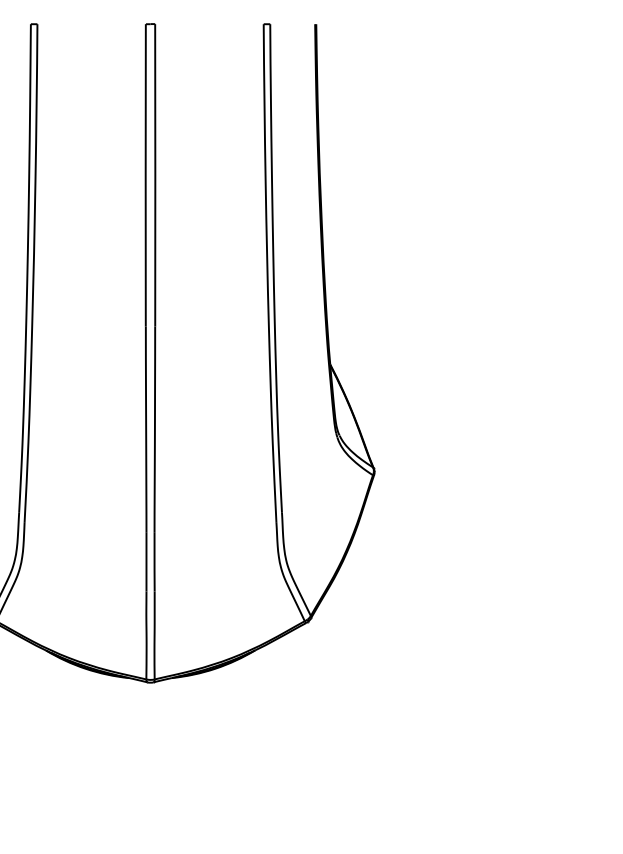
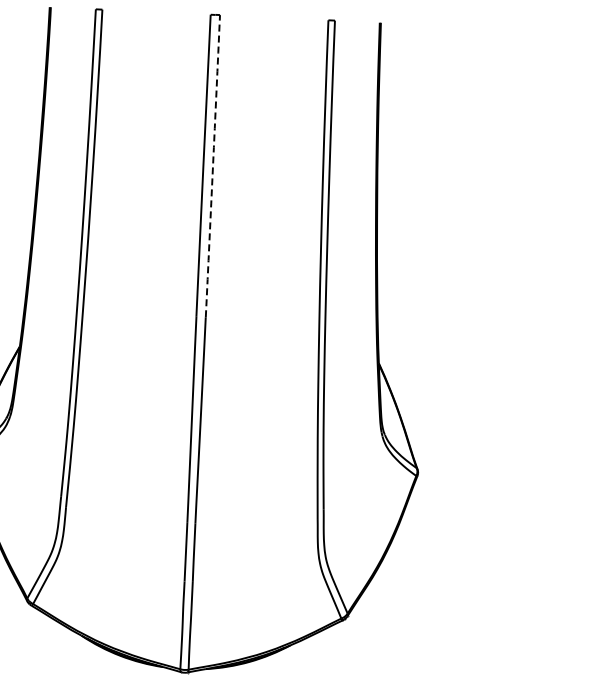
arc: (155, 175) -> (213, 166), solid -> dashed

